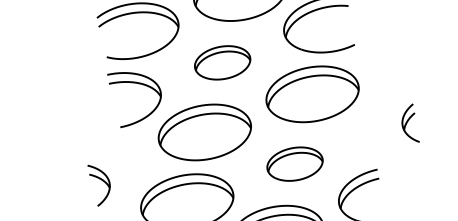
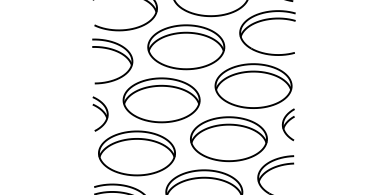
part: (222, 63) -> (186, 47), size x1.67
part: (408, 124) -> (287, 124), moved
part: (294, 164) -> (228, 139), size x1.67
part: (100, 183) -> (100, 113), moved

